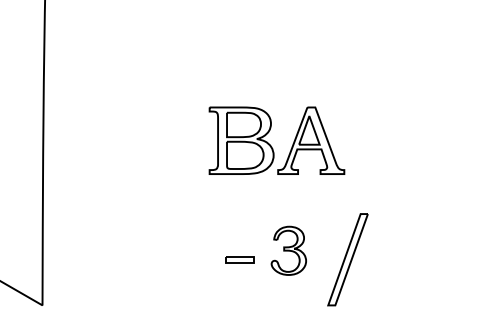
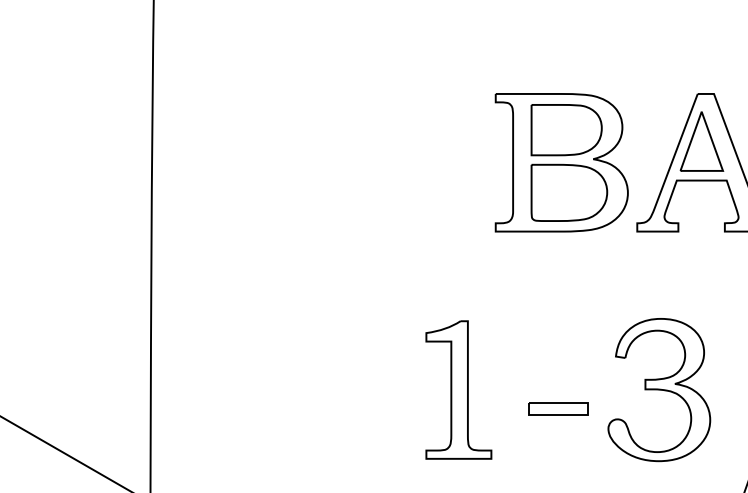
part: (191, 250) -> (458, 389), added
part: (288, 250) -> (658, 389), size x1.43

